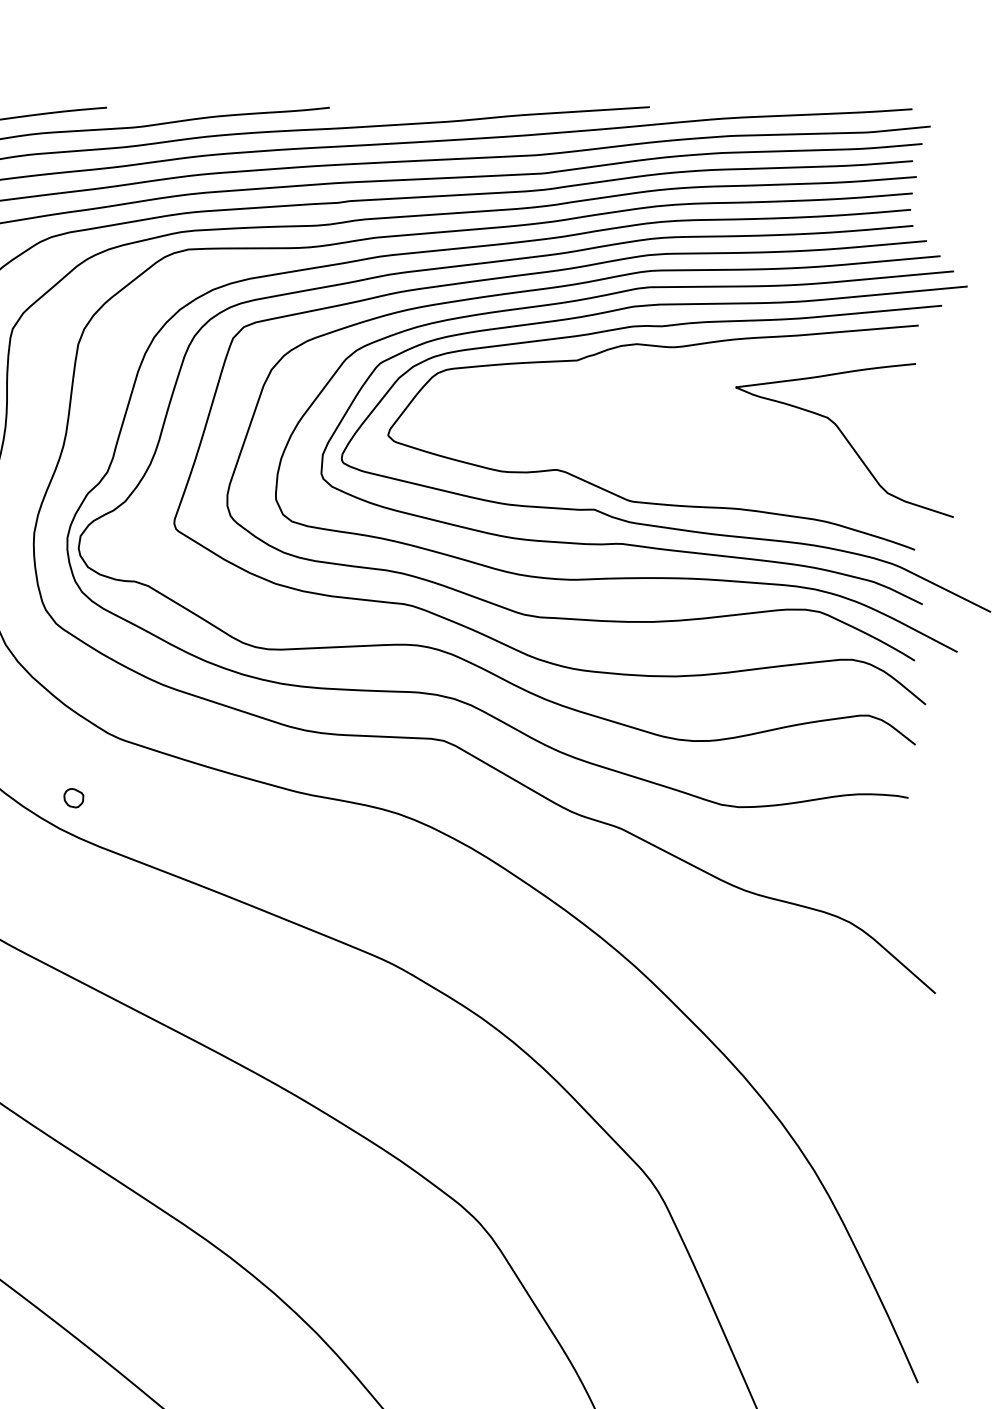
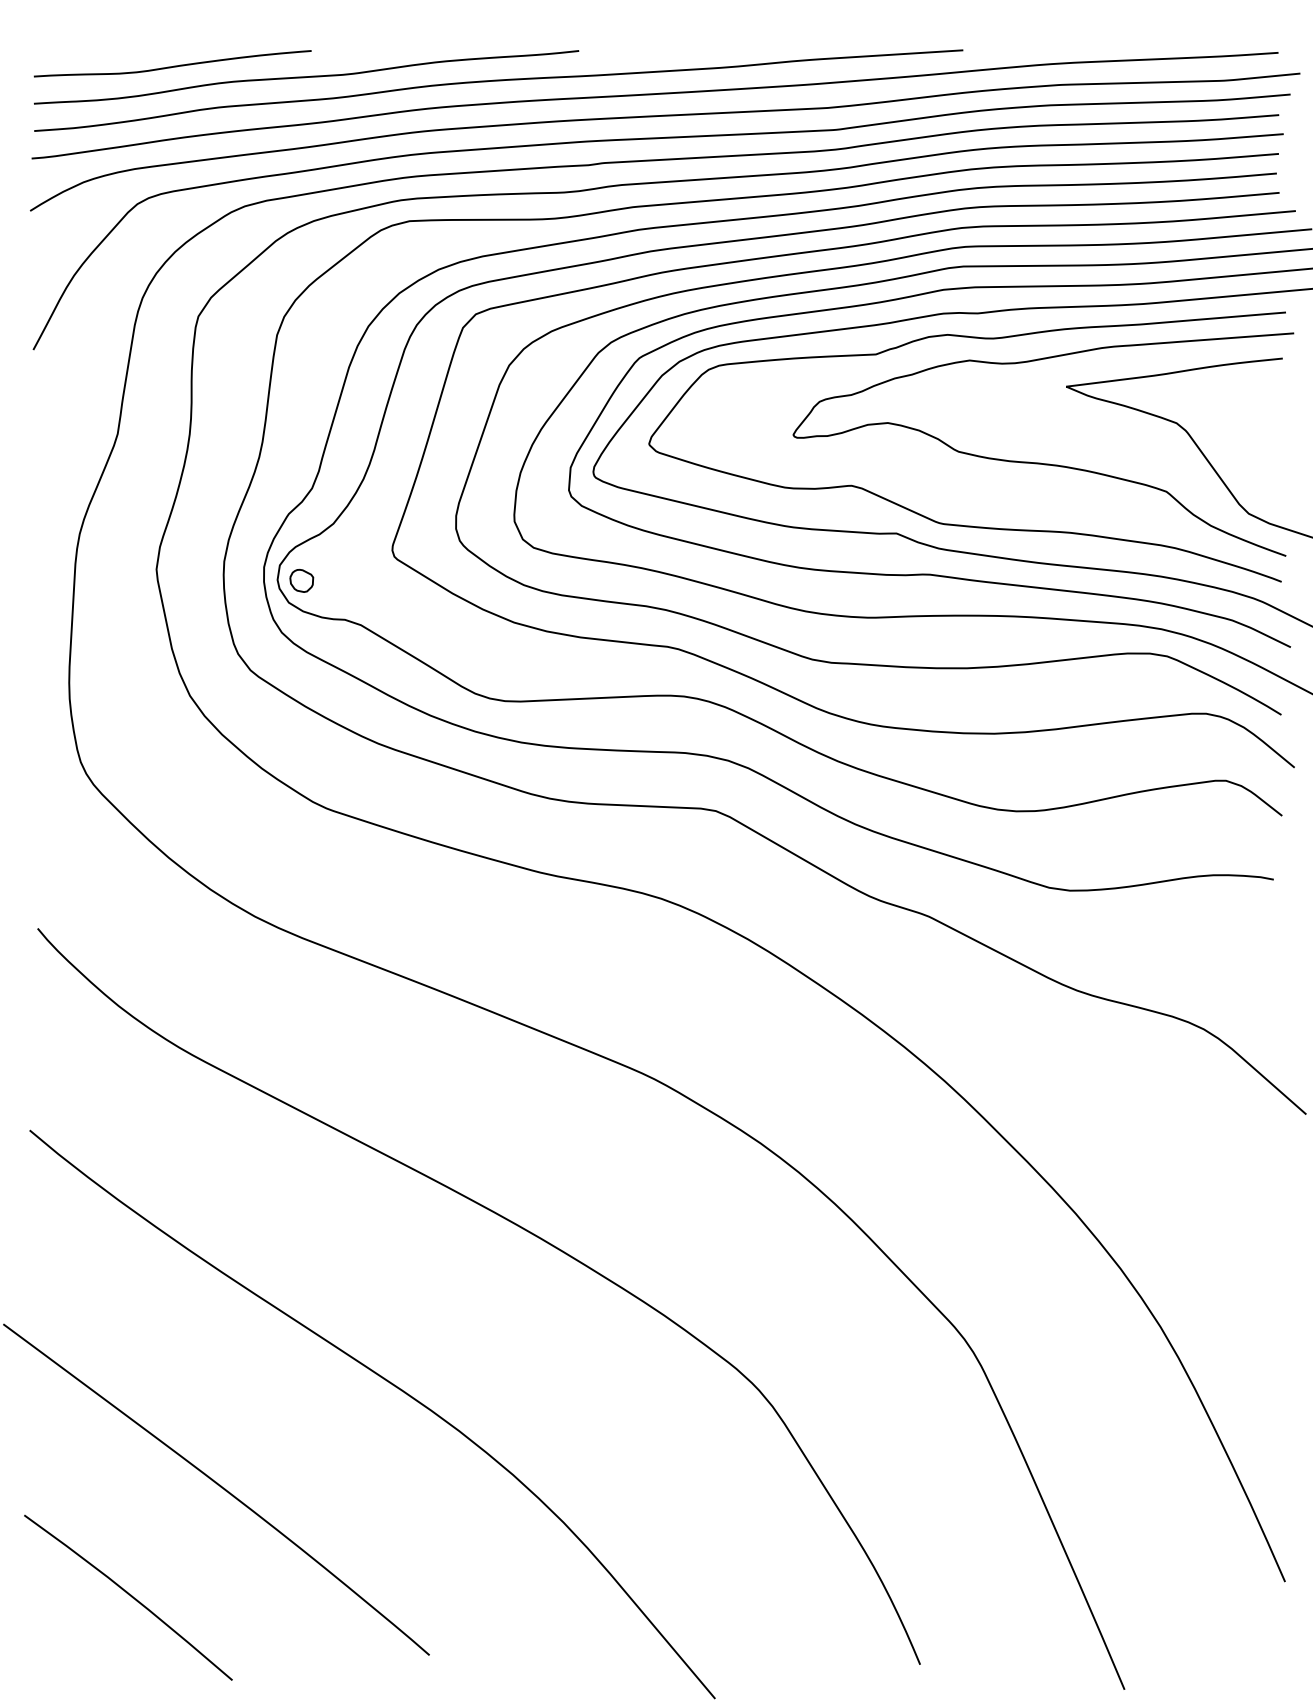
curve: (714, 450) -> (1040, 462), added
part: (73, 797) -> (301, 580), moved

